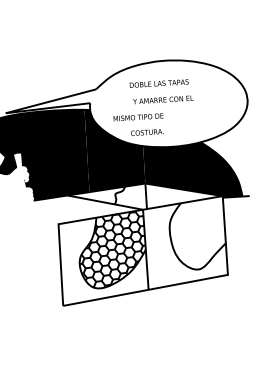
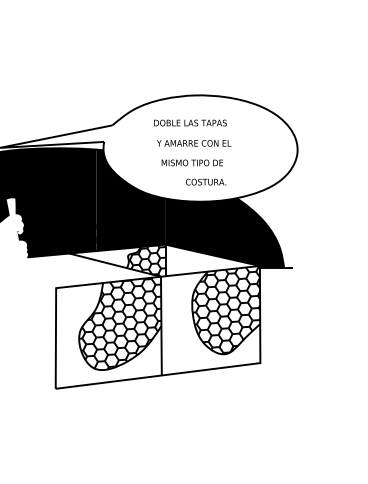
text: (137, 117) -> (191, 162), moved
text: (147, 131) -> (206, 181), moved
hatch: (130, 197) -> (146, 260), added
hatch: (197, 233) -> (226, 310), added

